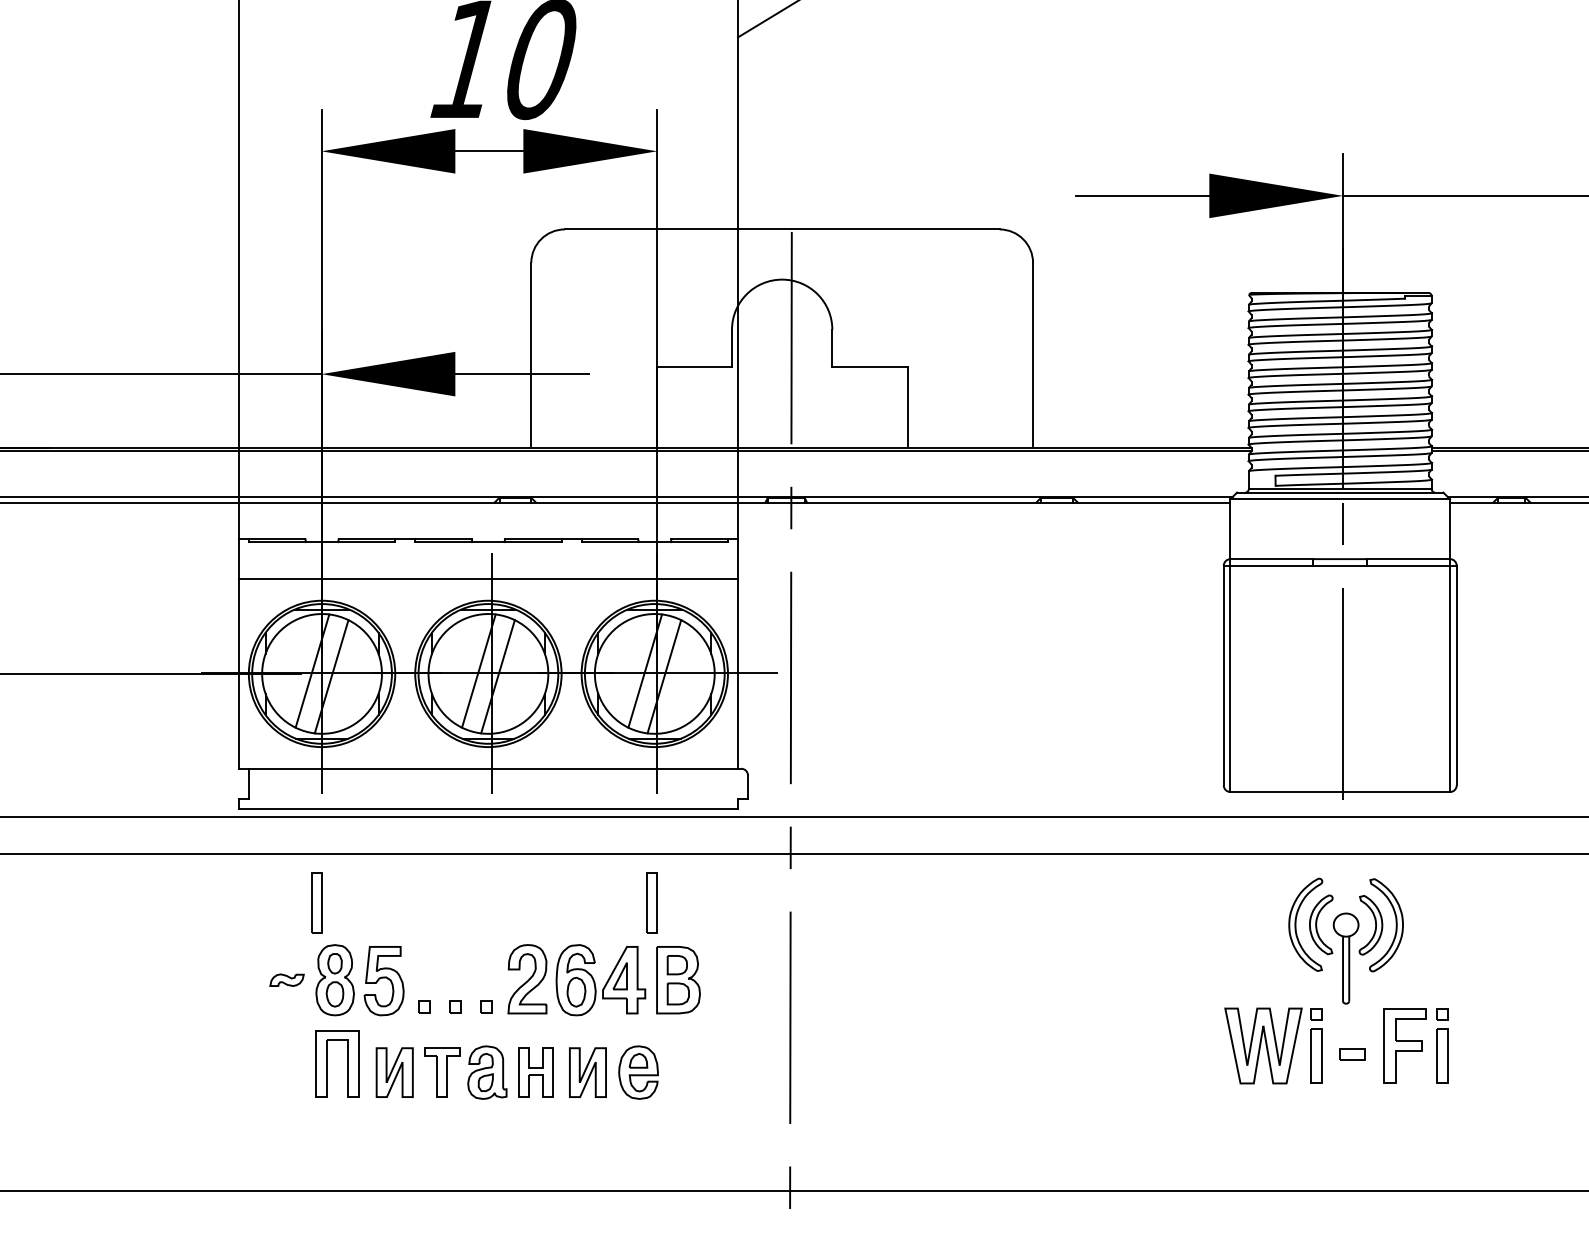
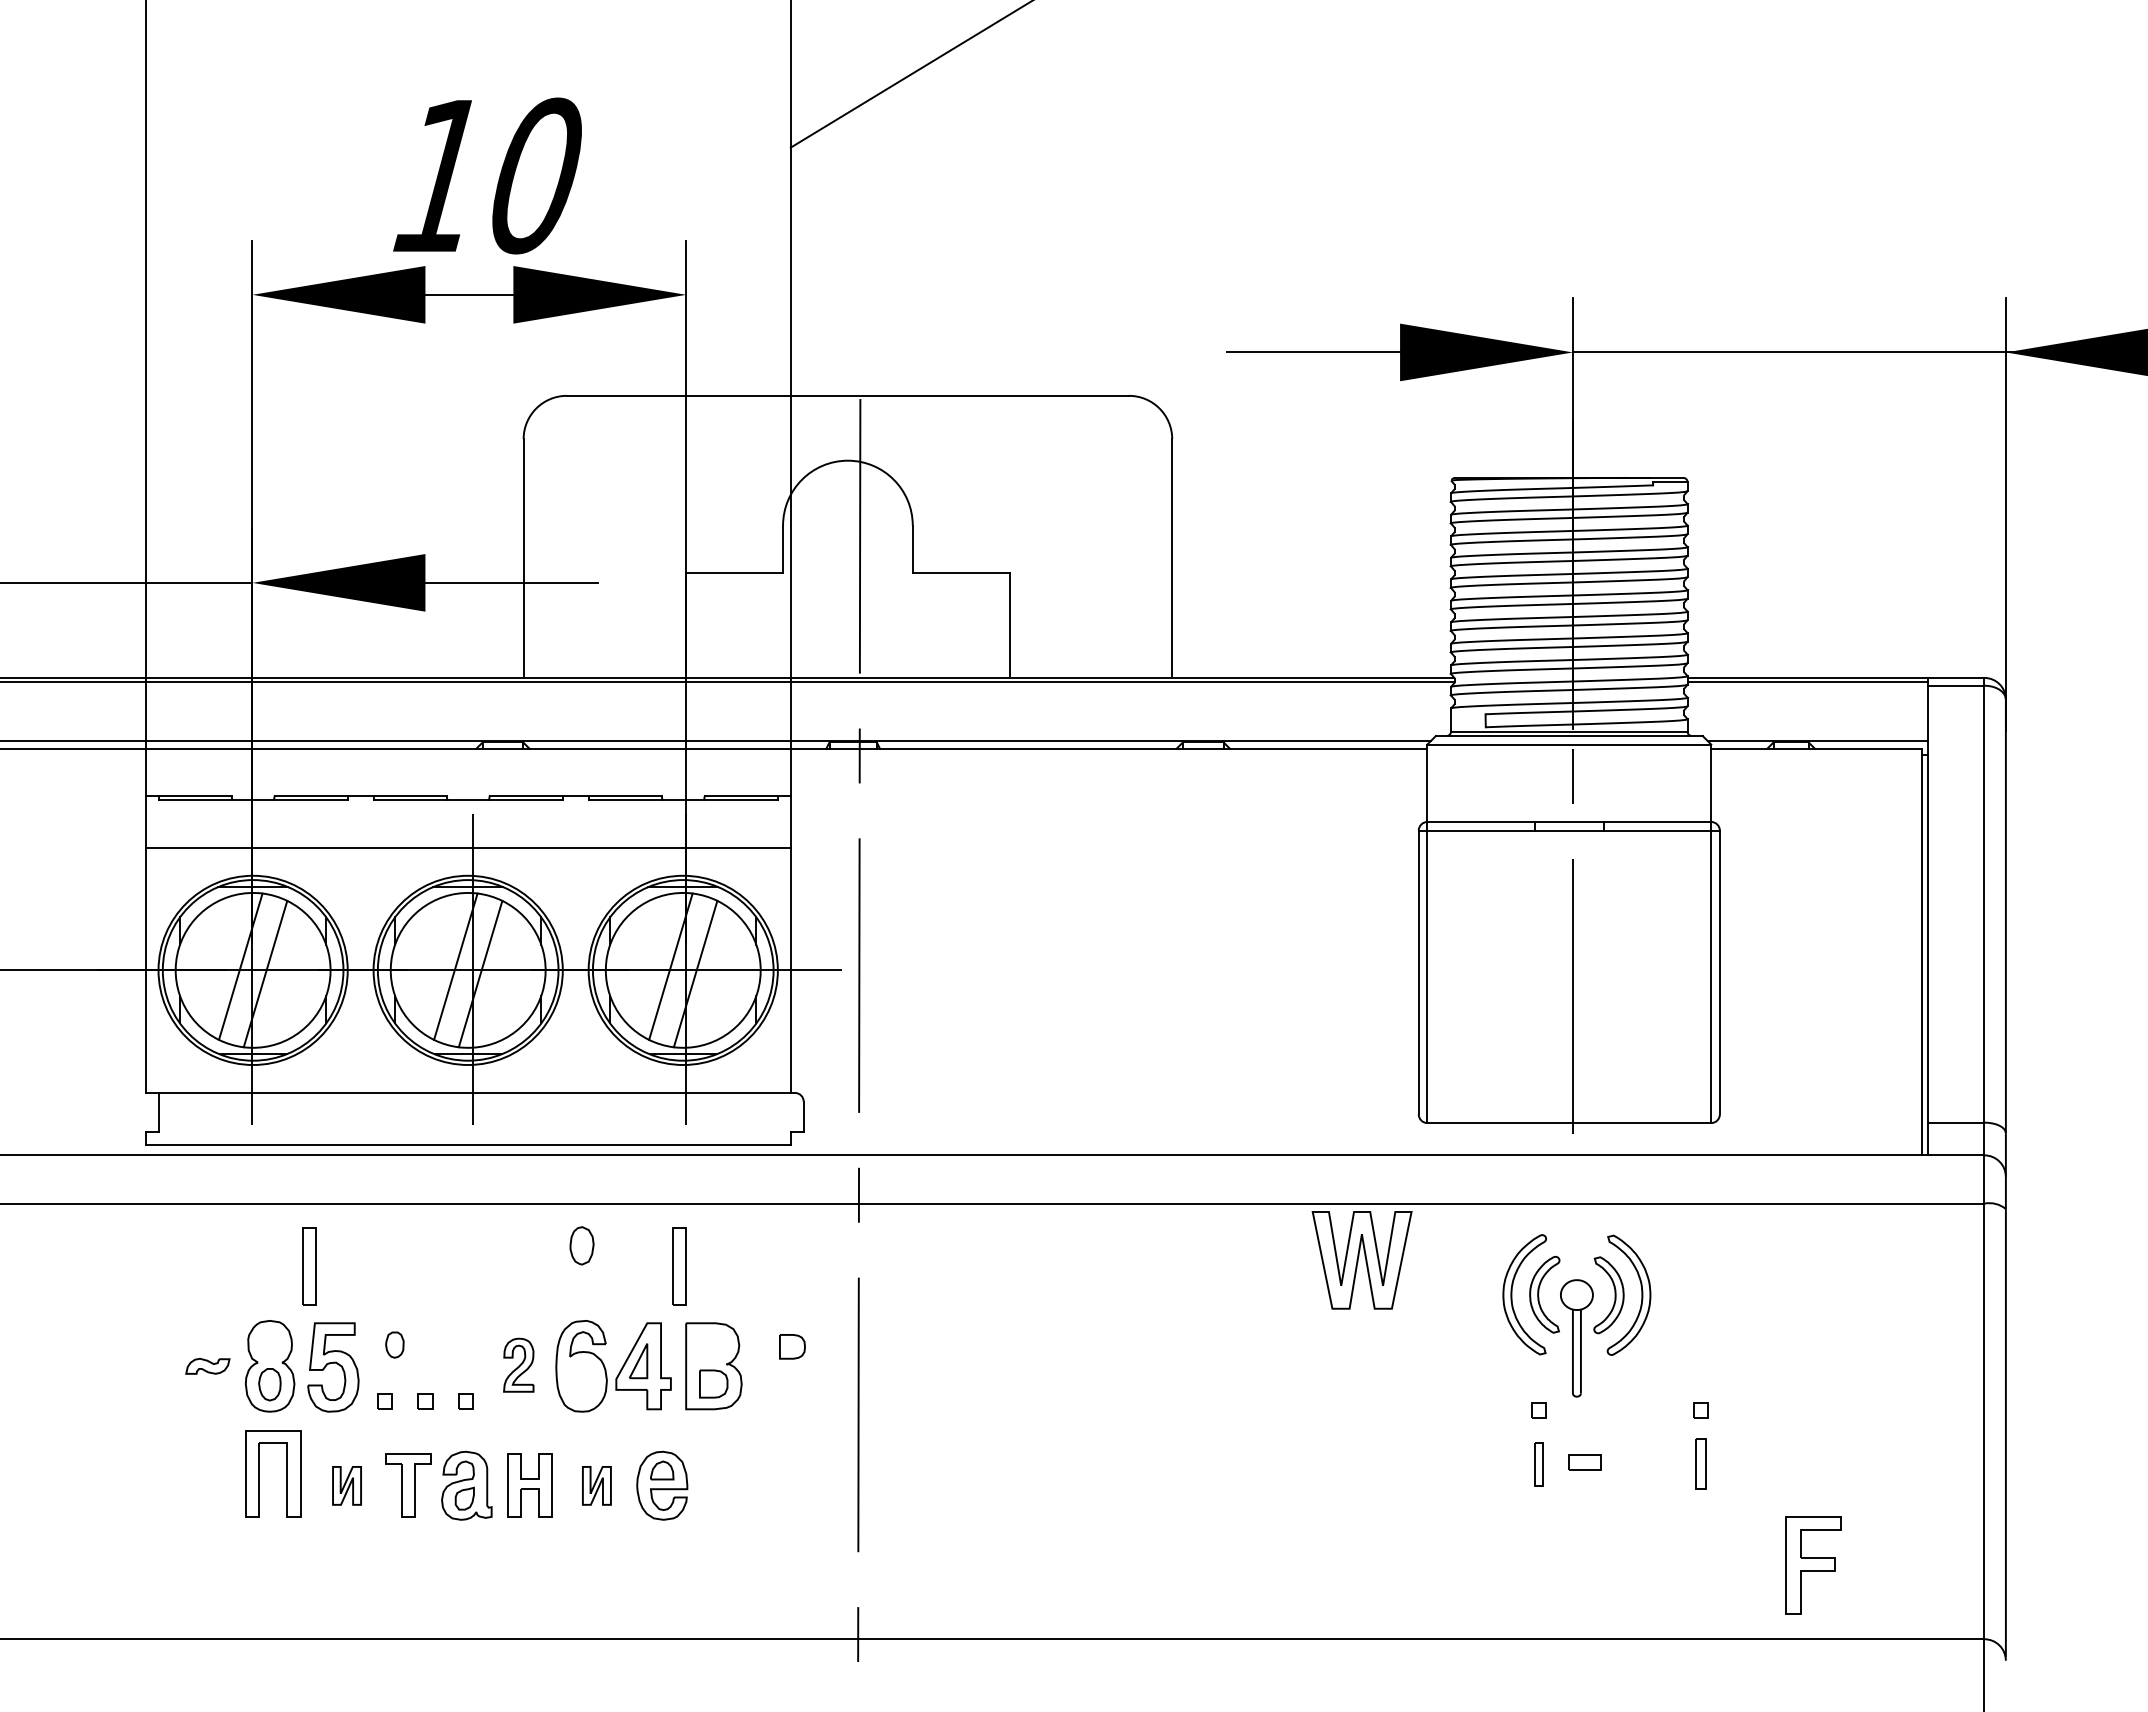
part: (316, 902) -> (309, 1266), moved
part: (334, 963) -> (394, 1344), moved
part: (677, 964) -> (792, 1346), moved
part: (527, 979) -> (518, 1365), size x0.6
part: (576, 991) -> (581, 1245), moved
part: (1263, 1046) -> (1361, 1260), moved
part: (1405, 1046) -> (1813, 1565), moved
part: (1316, 1056) -> (1538, 1464), size x0.6
part: (1441, 1056) -> (1700, 1464), size x0.7
part: (394, 1072) -> (346, 1485), size x0.6
part: (587, 1072) -> (596, 1485), size x0.6

